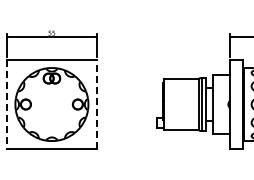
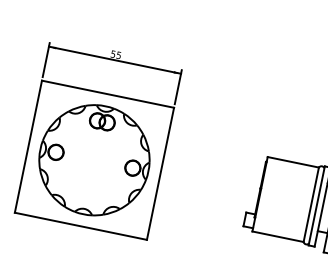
line: (7, 104) -> (28, 146), dashed -> solid
line: (96, 104) -> (160, 173), dashed -> solid

